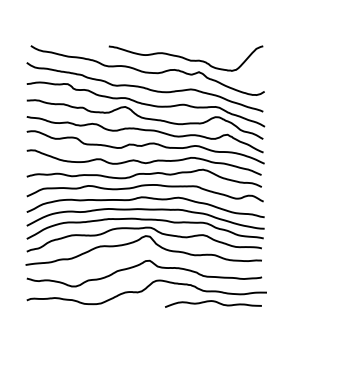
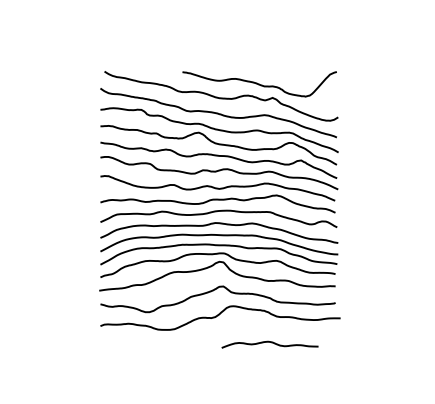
curve: (212, 301) -> (269, 342), moved

